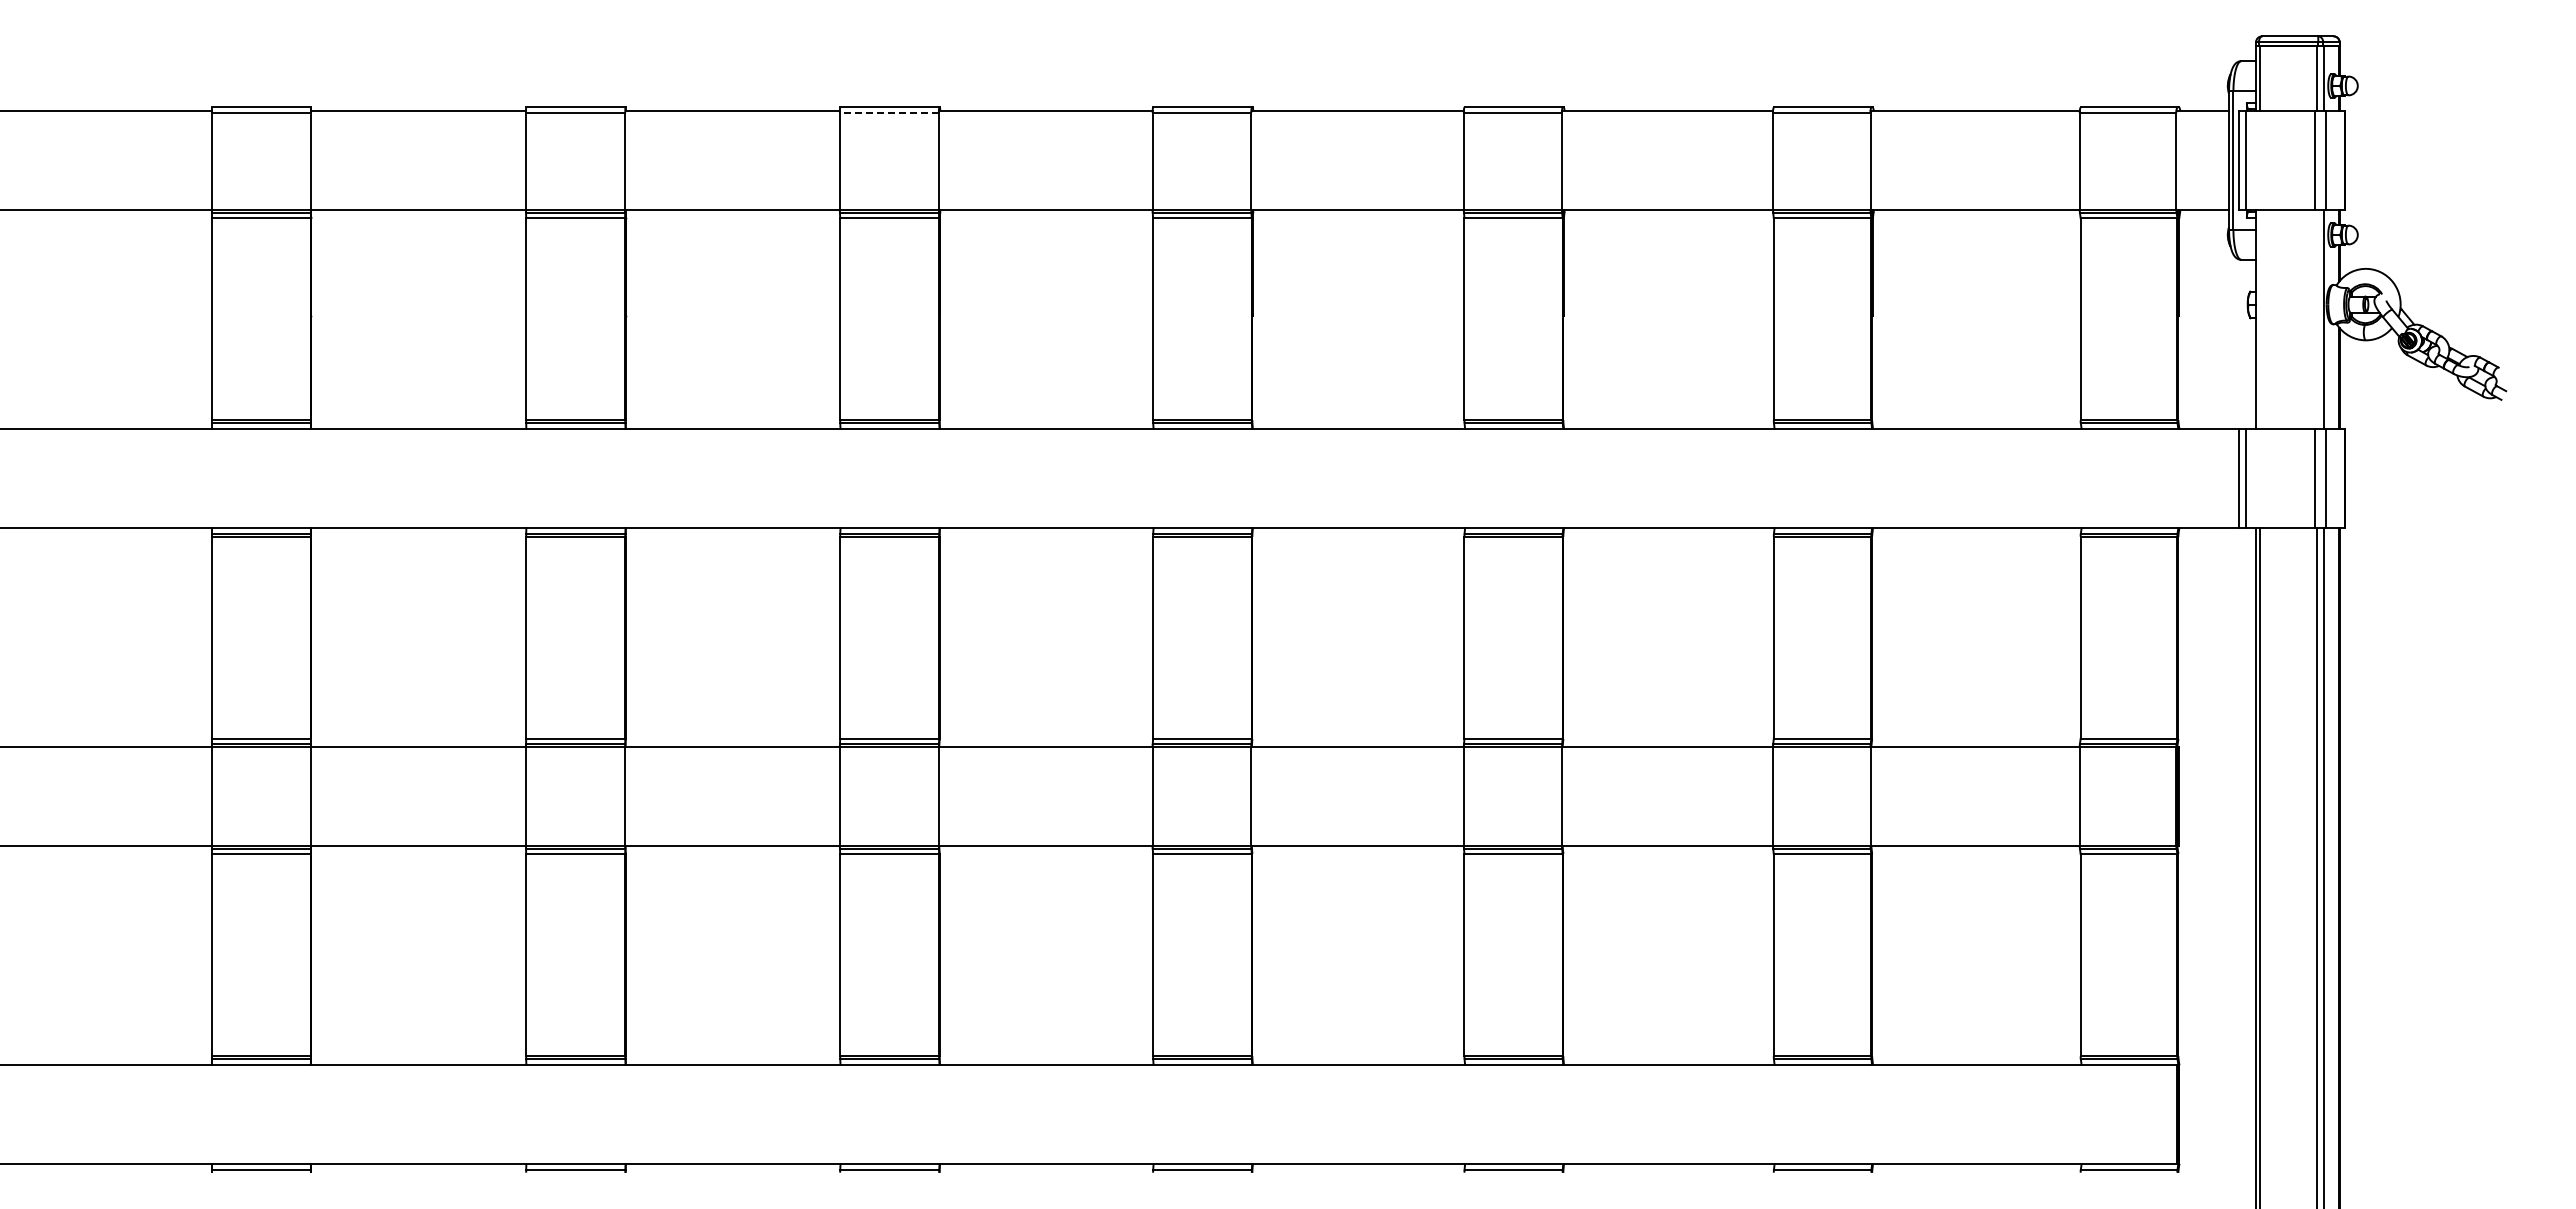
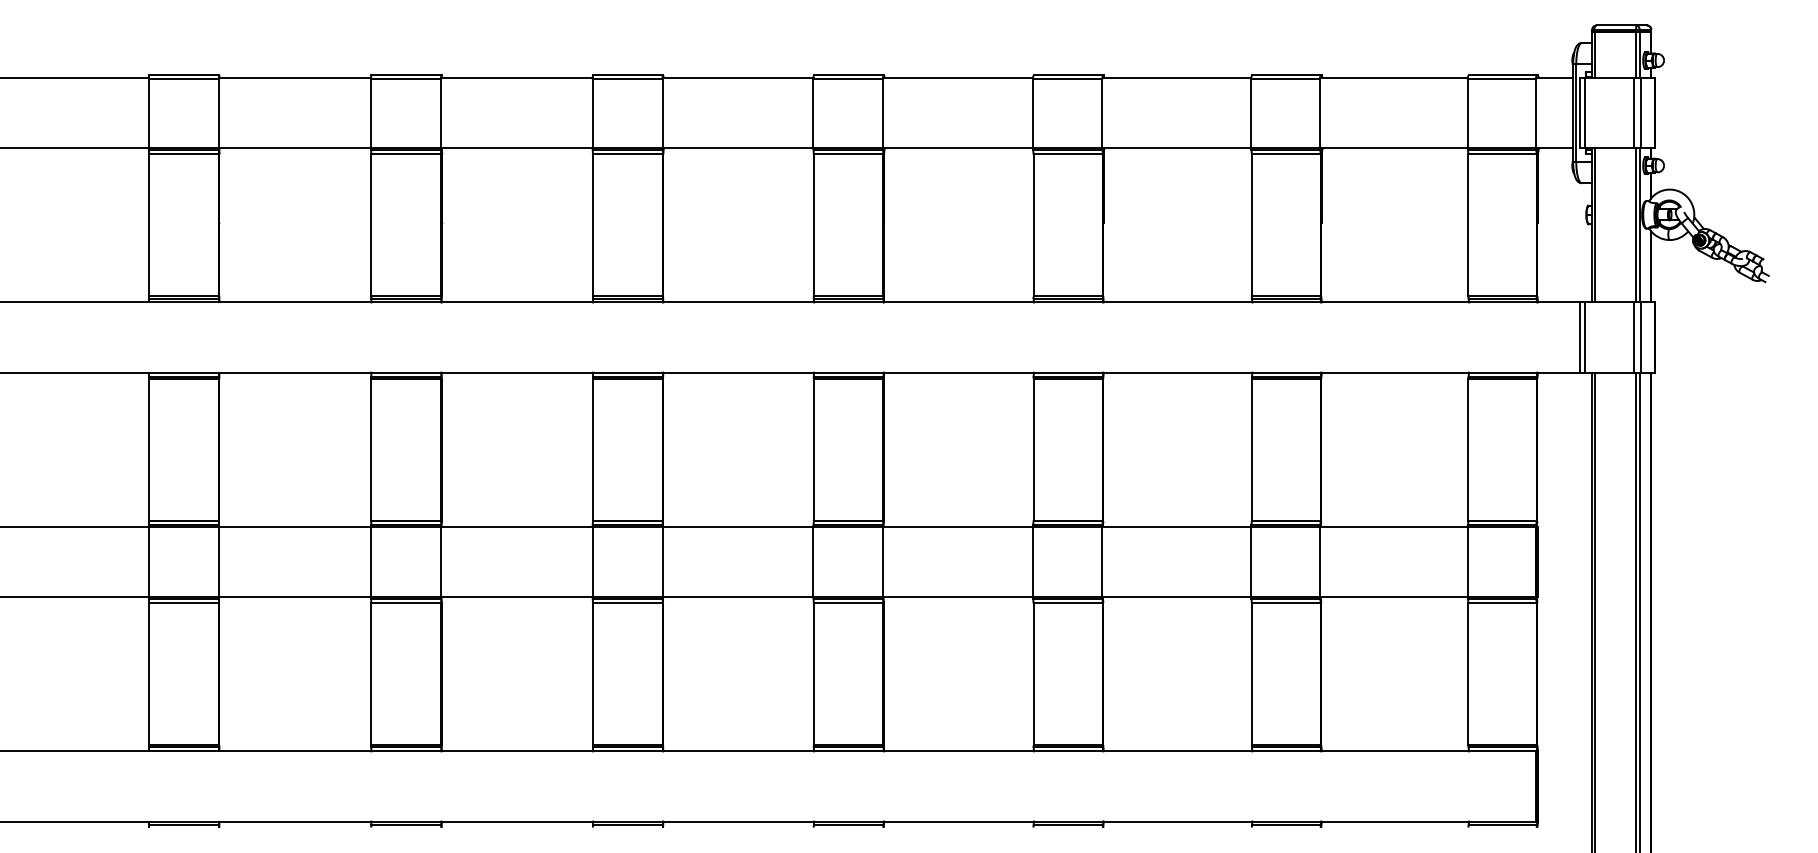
line: (889, 112) -> (627, 79), dashed -> solid
line: (2259, 319) -> (1594, 225), added
line: (2317, 319) -> (1635, 225), added

